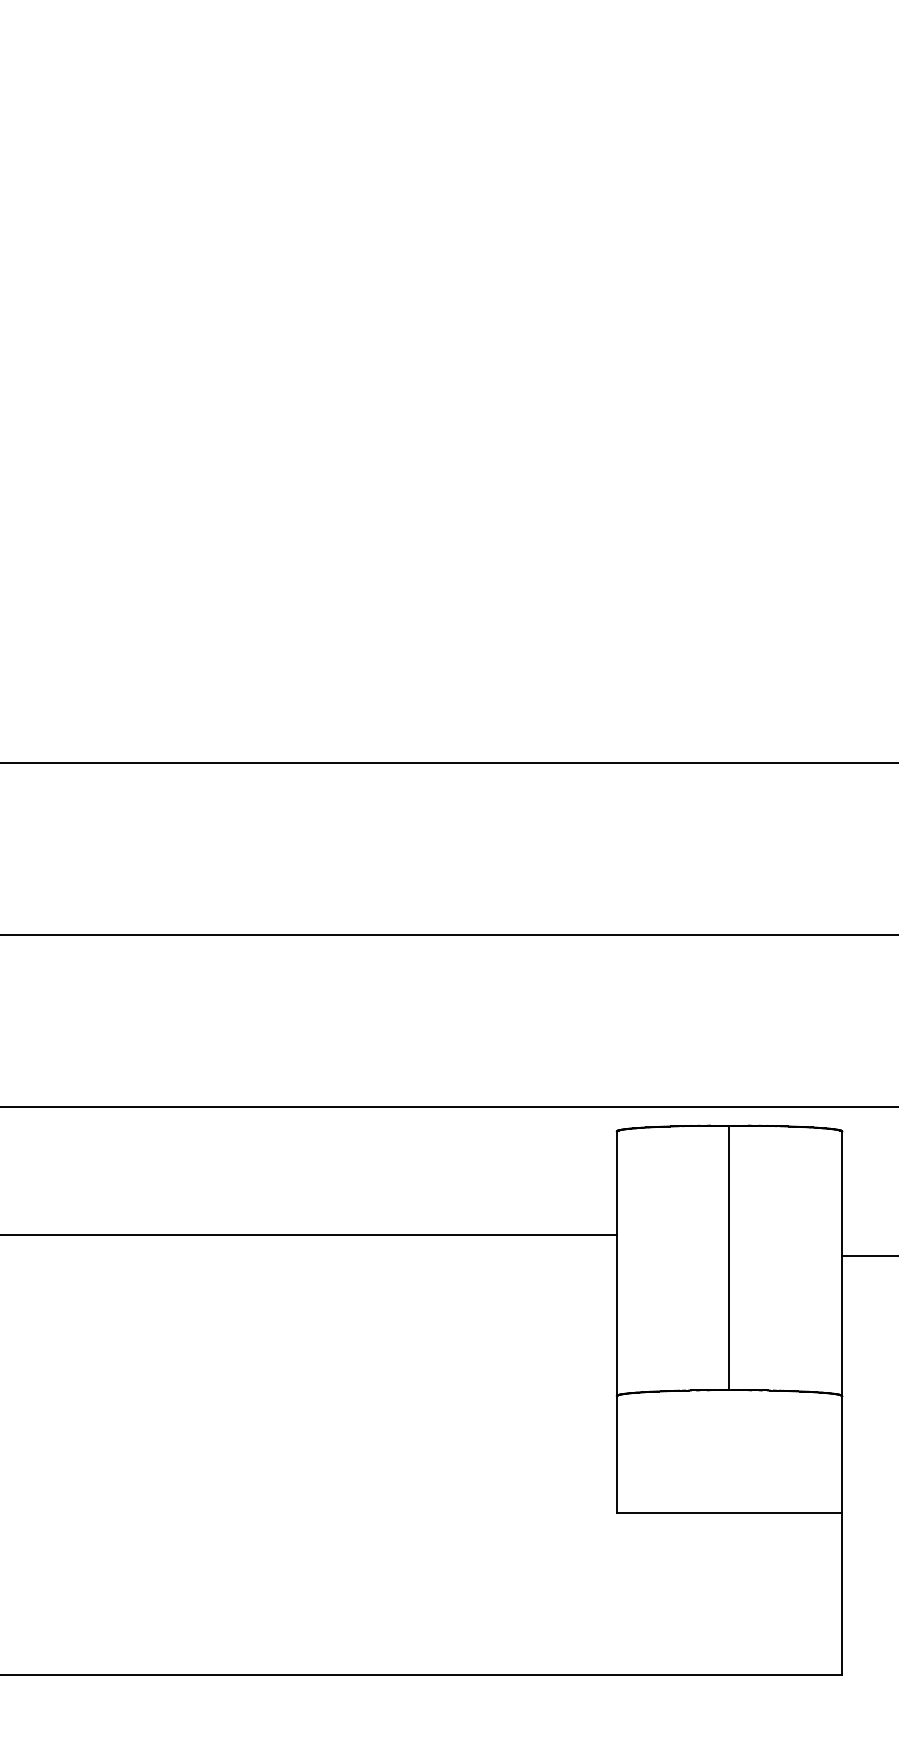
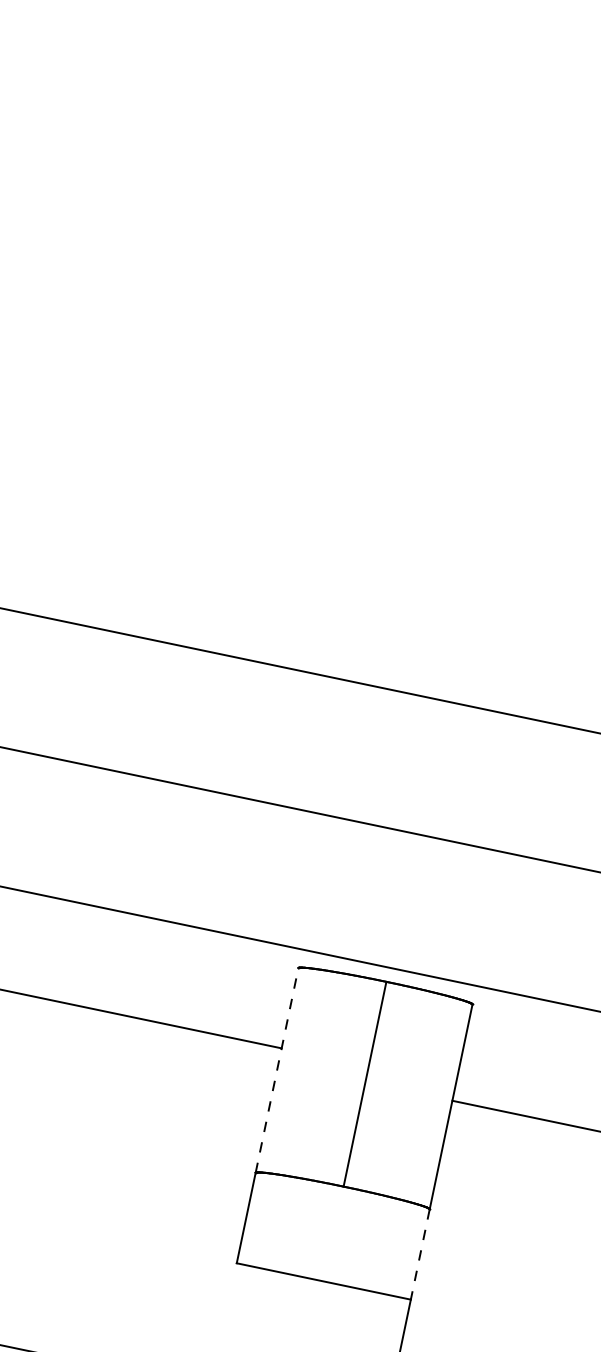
line: (616, 1263) -> (276, 1070), solid -> dashed
line: (841, 1454) -> (419, 1254), solid -> dashed

